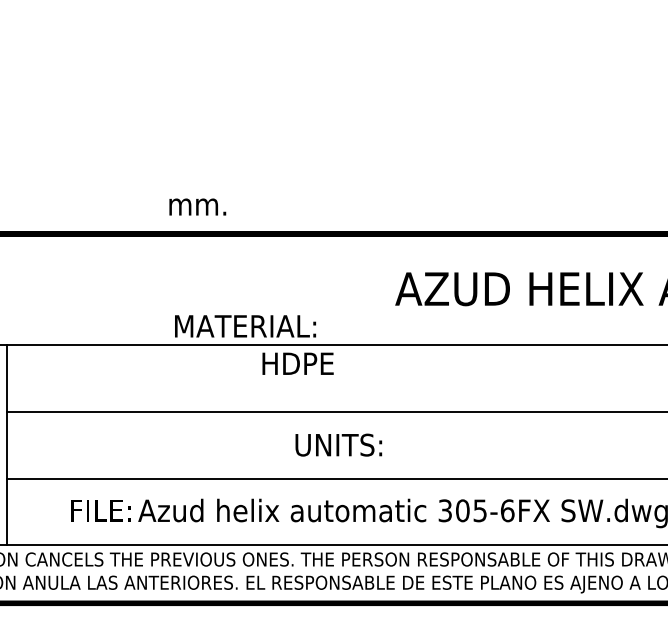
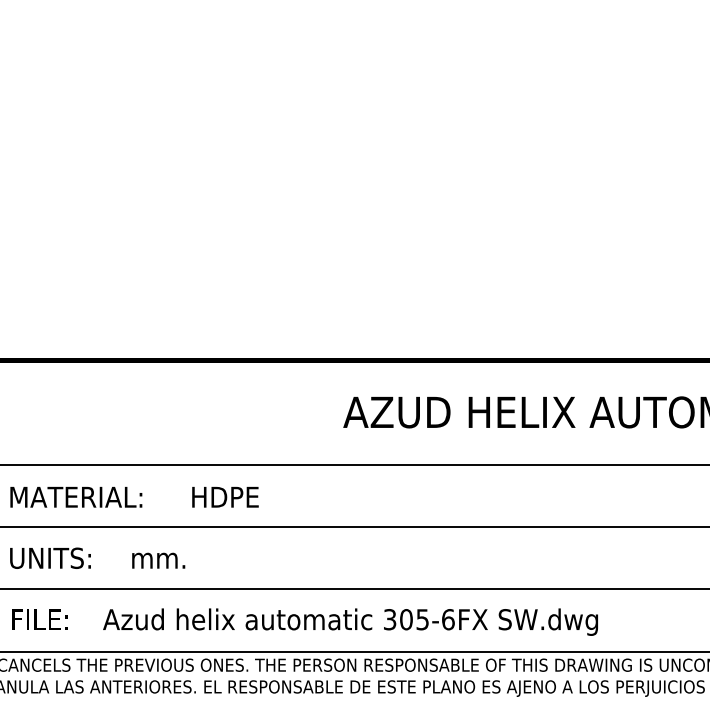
text: (197, 206) -> (158, 560), moved
text: (245, 326) -> (76, 497), moved
text: (298, 364) -> (225, 497), moved
text: (338, 444) -> (50, 557), moved
text: (100, 510) -> (39, 619), moved

